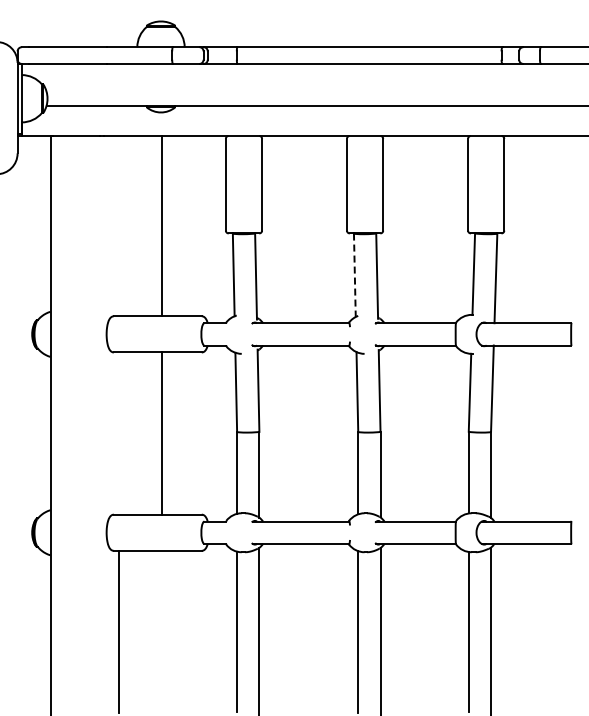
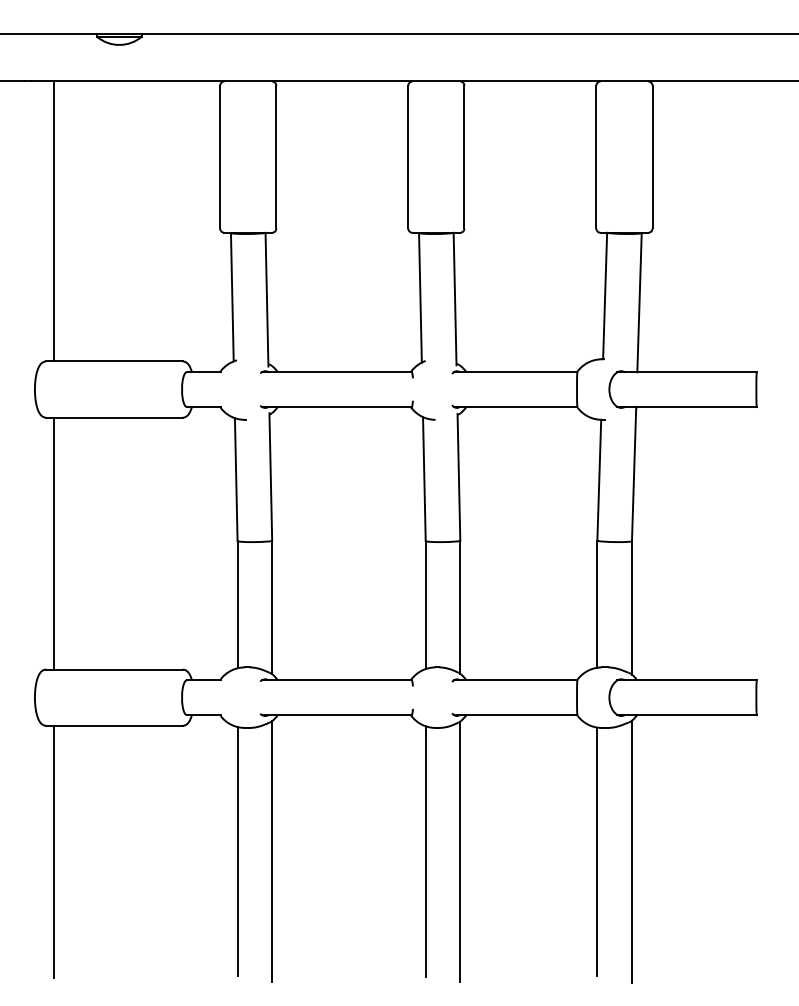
line: (161, 226) -> (53, 222), moved
line: (354, 275) -> (419, 298), dashed -> solid
line: (161, 433) -> (53, 543), moved

